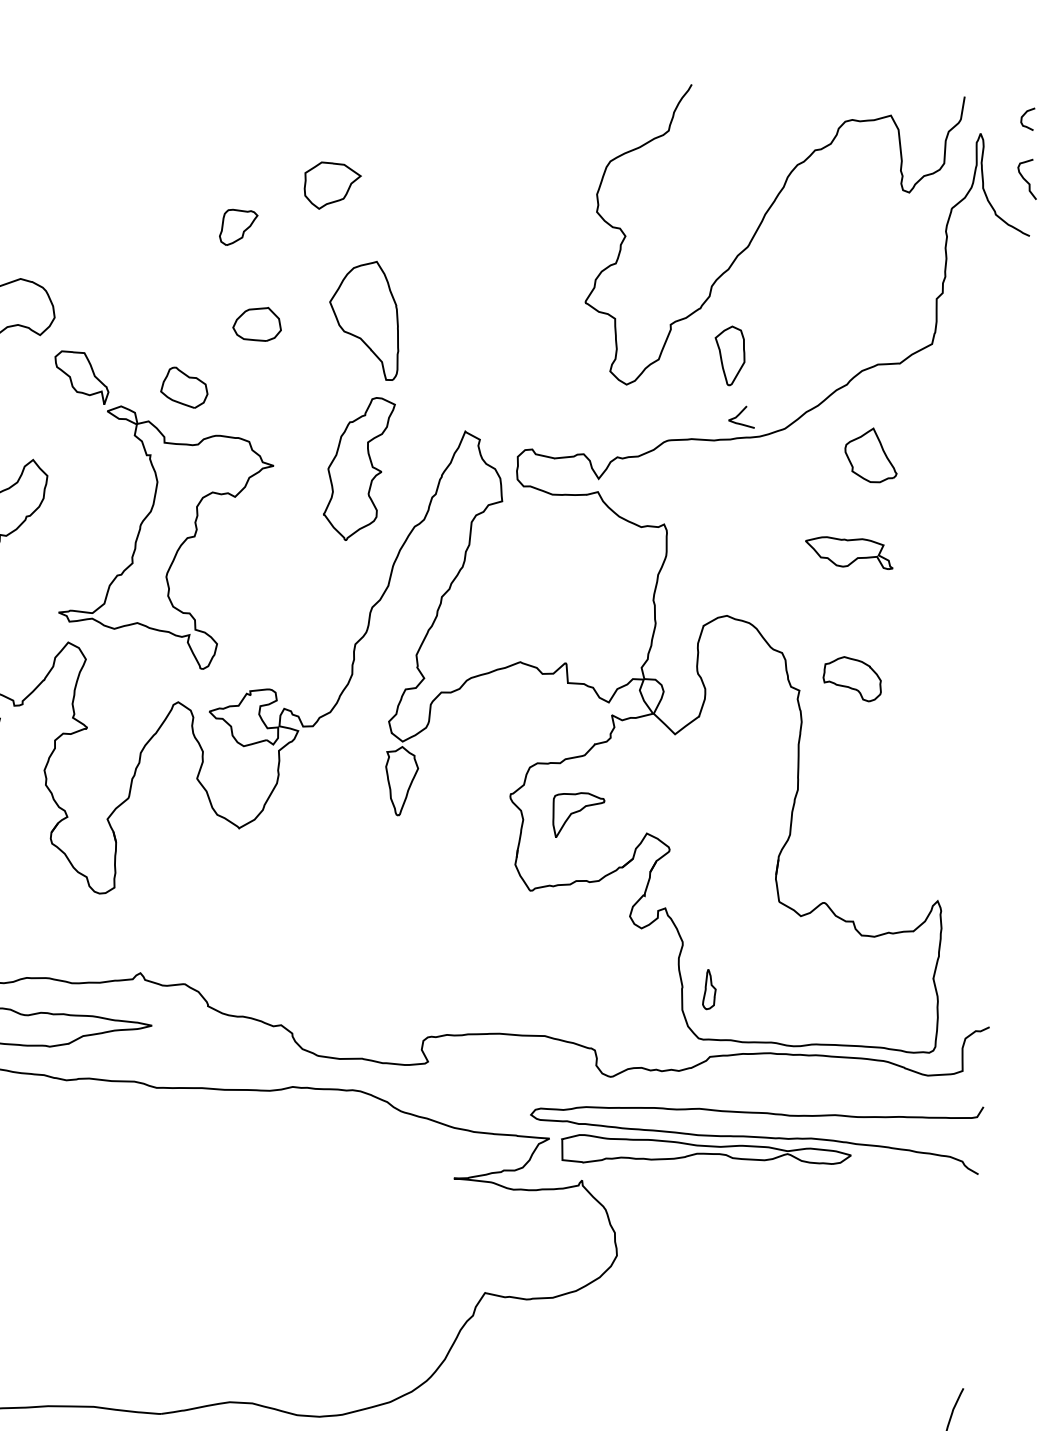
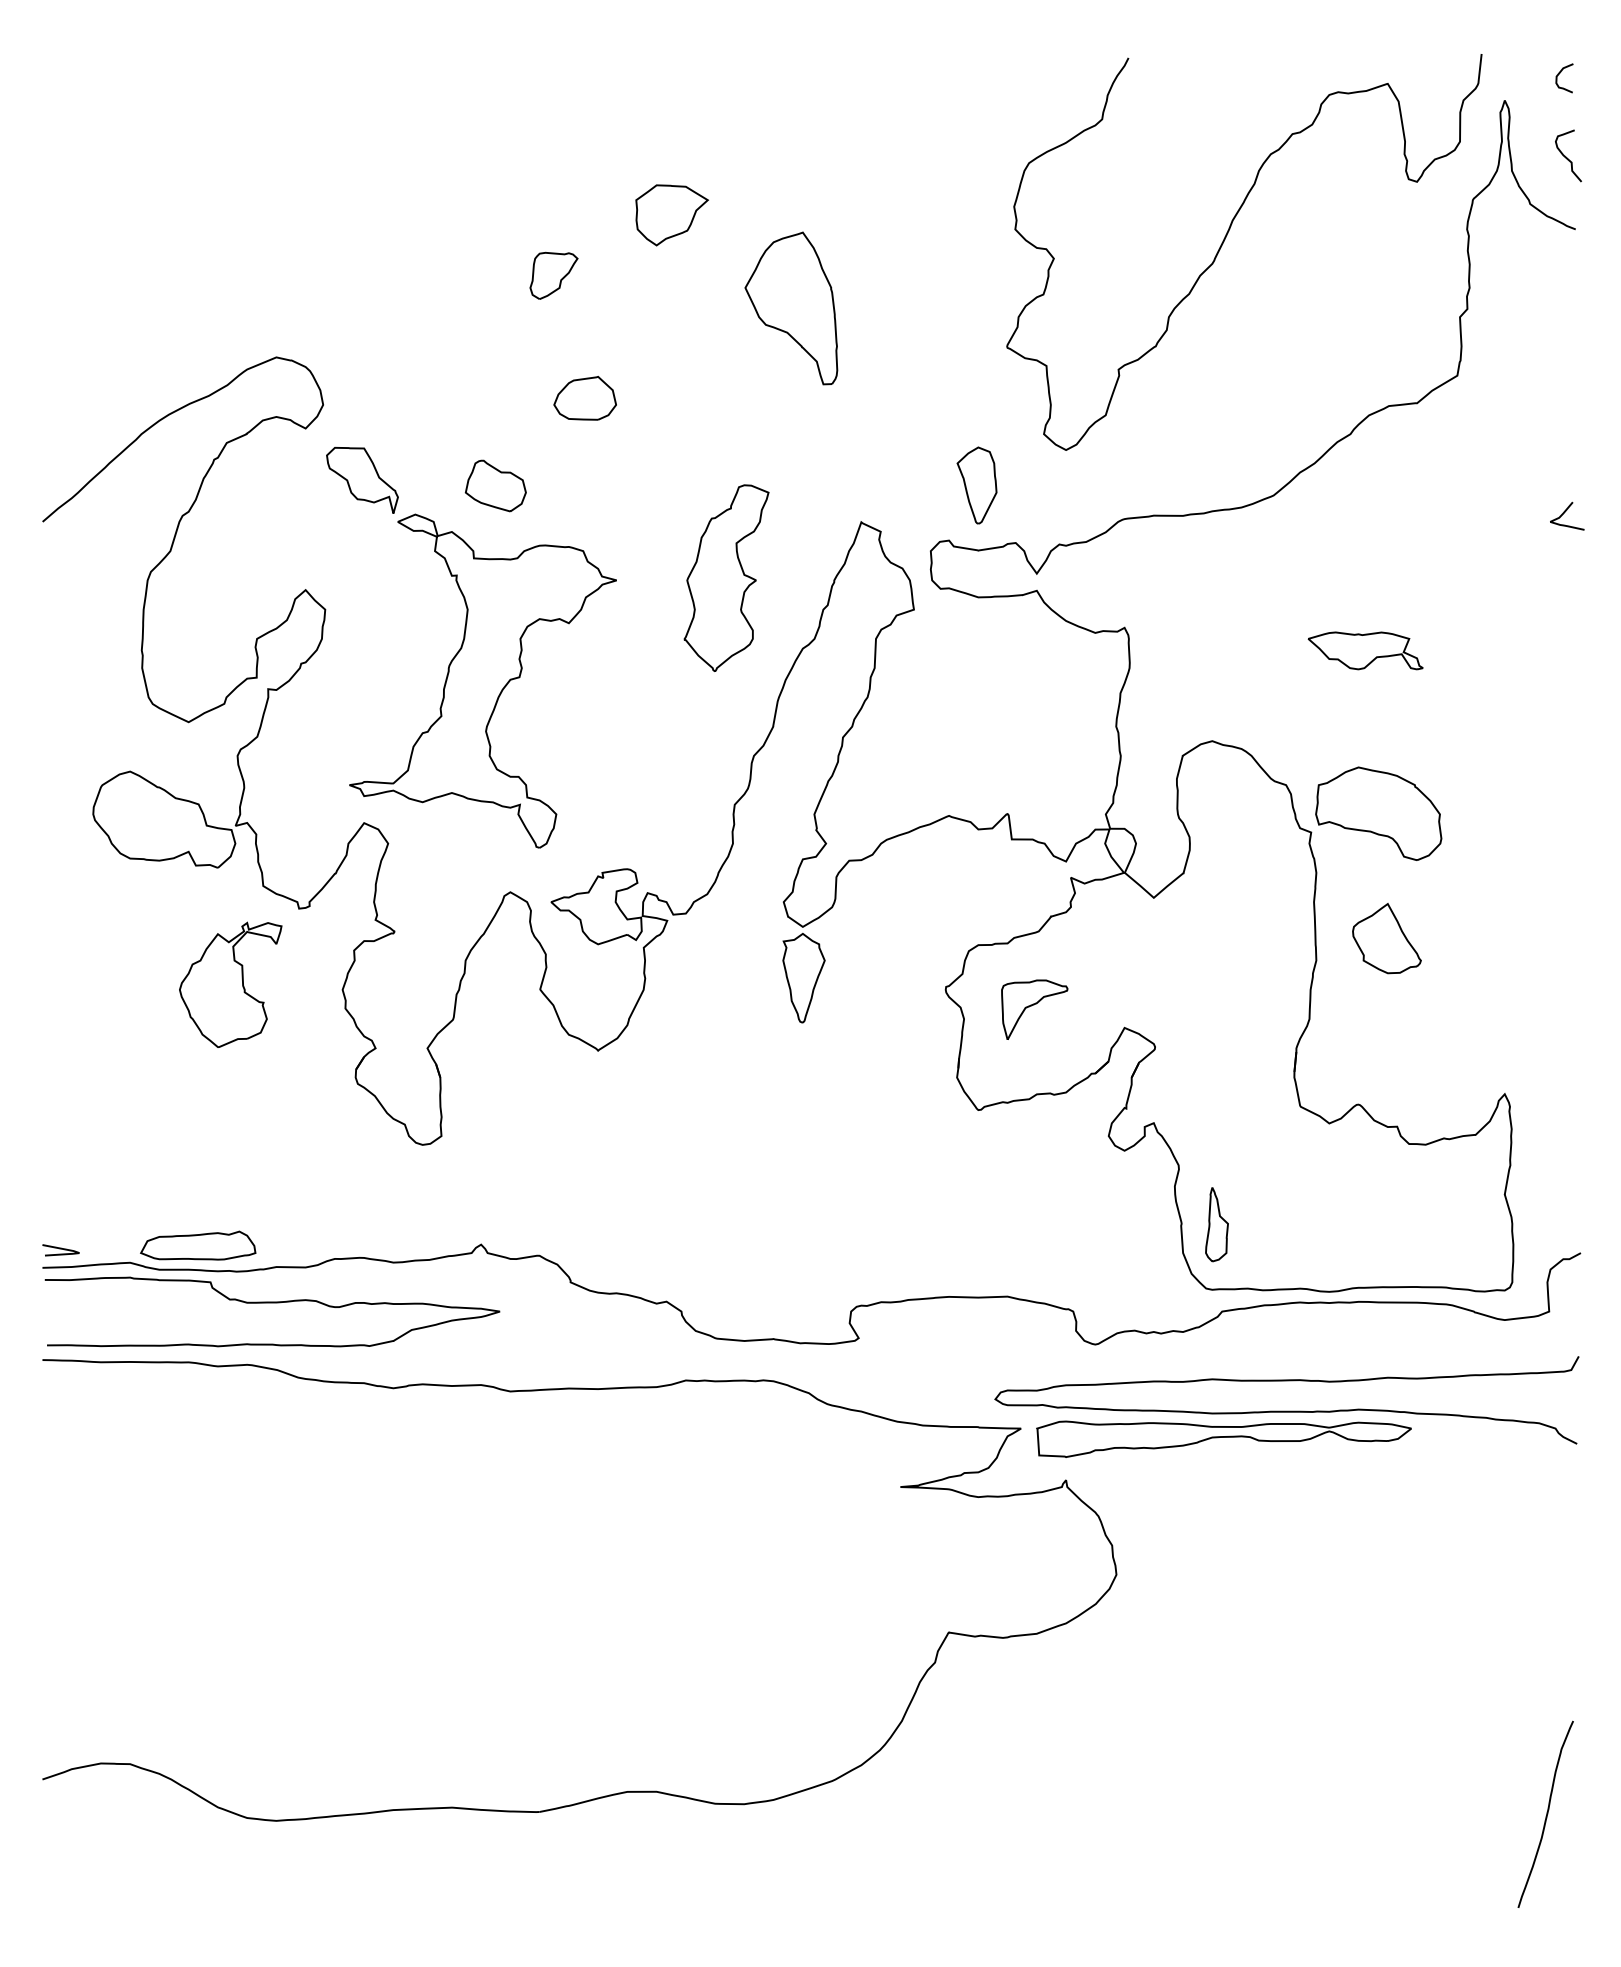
part: (364, 319) -> (791, 308), moved
part: (729, 355) -> (976, 485), moved
curve: (740, 413) -> (1565, 512), moved
part: (870, 455) -> (1386, 938), moved
part: (852, 678) -> (1378, 813), size x1.67
part: (709, 989) -> (1216, 1224), size x1.43

